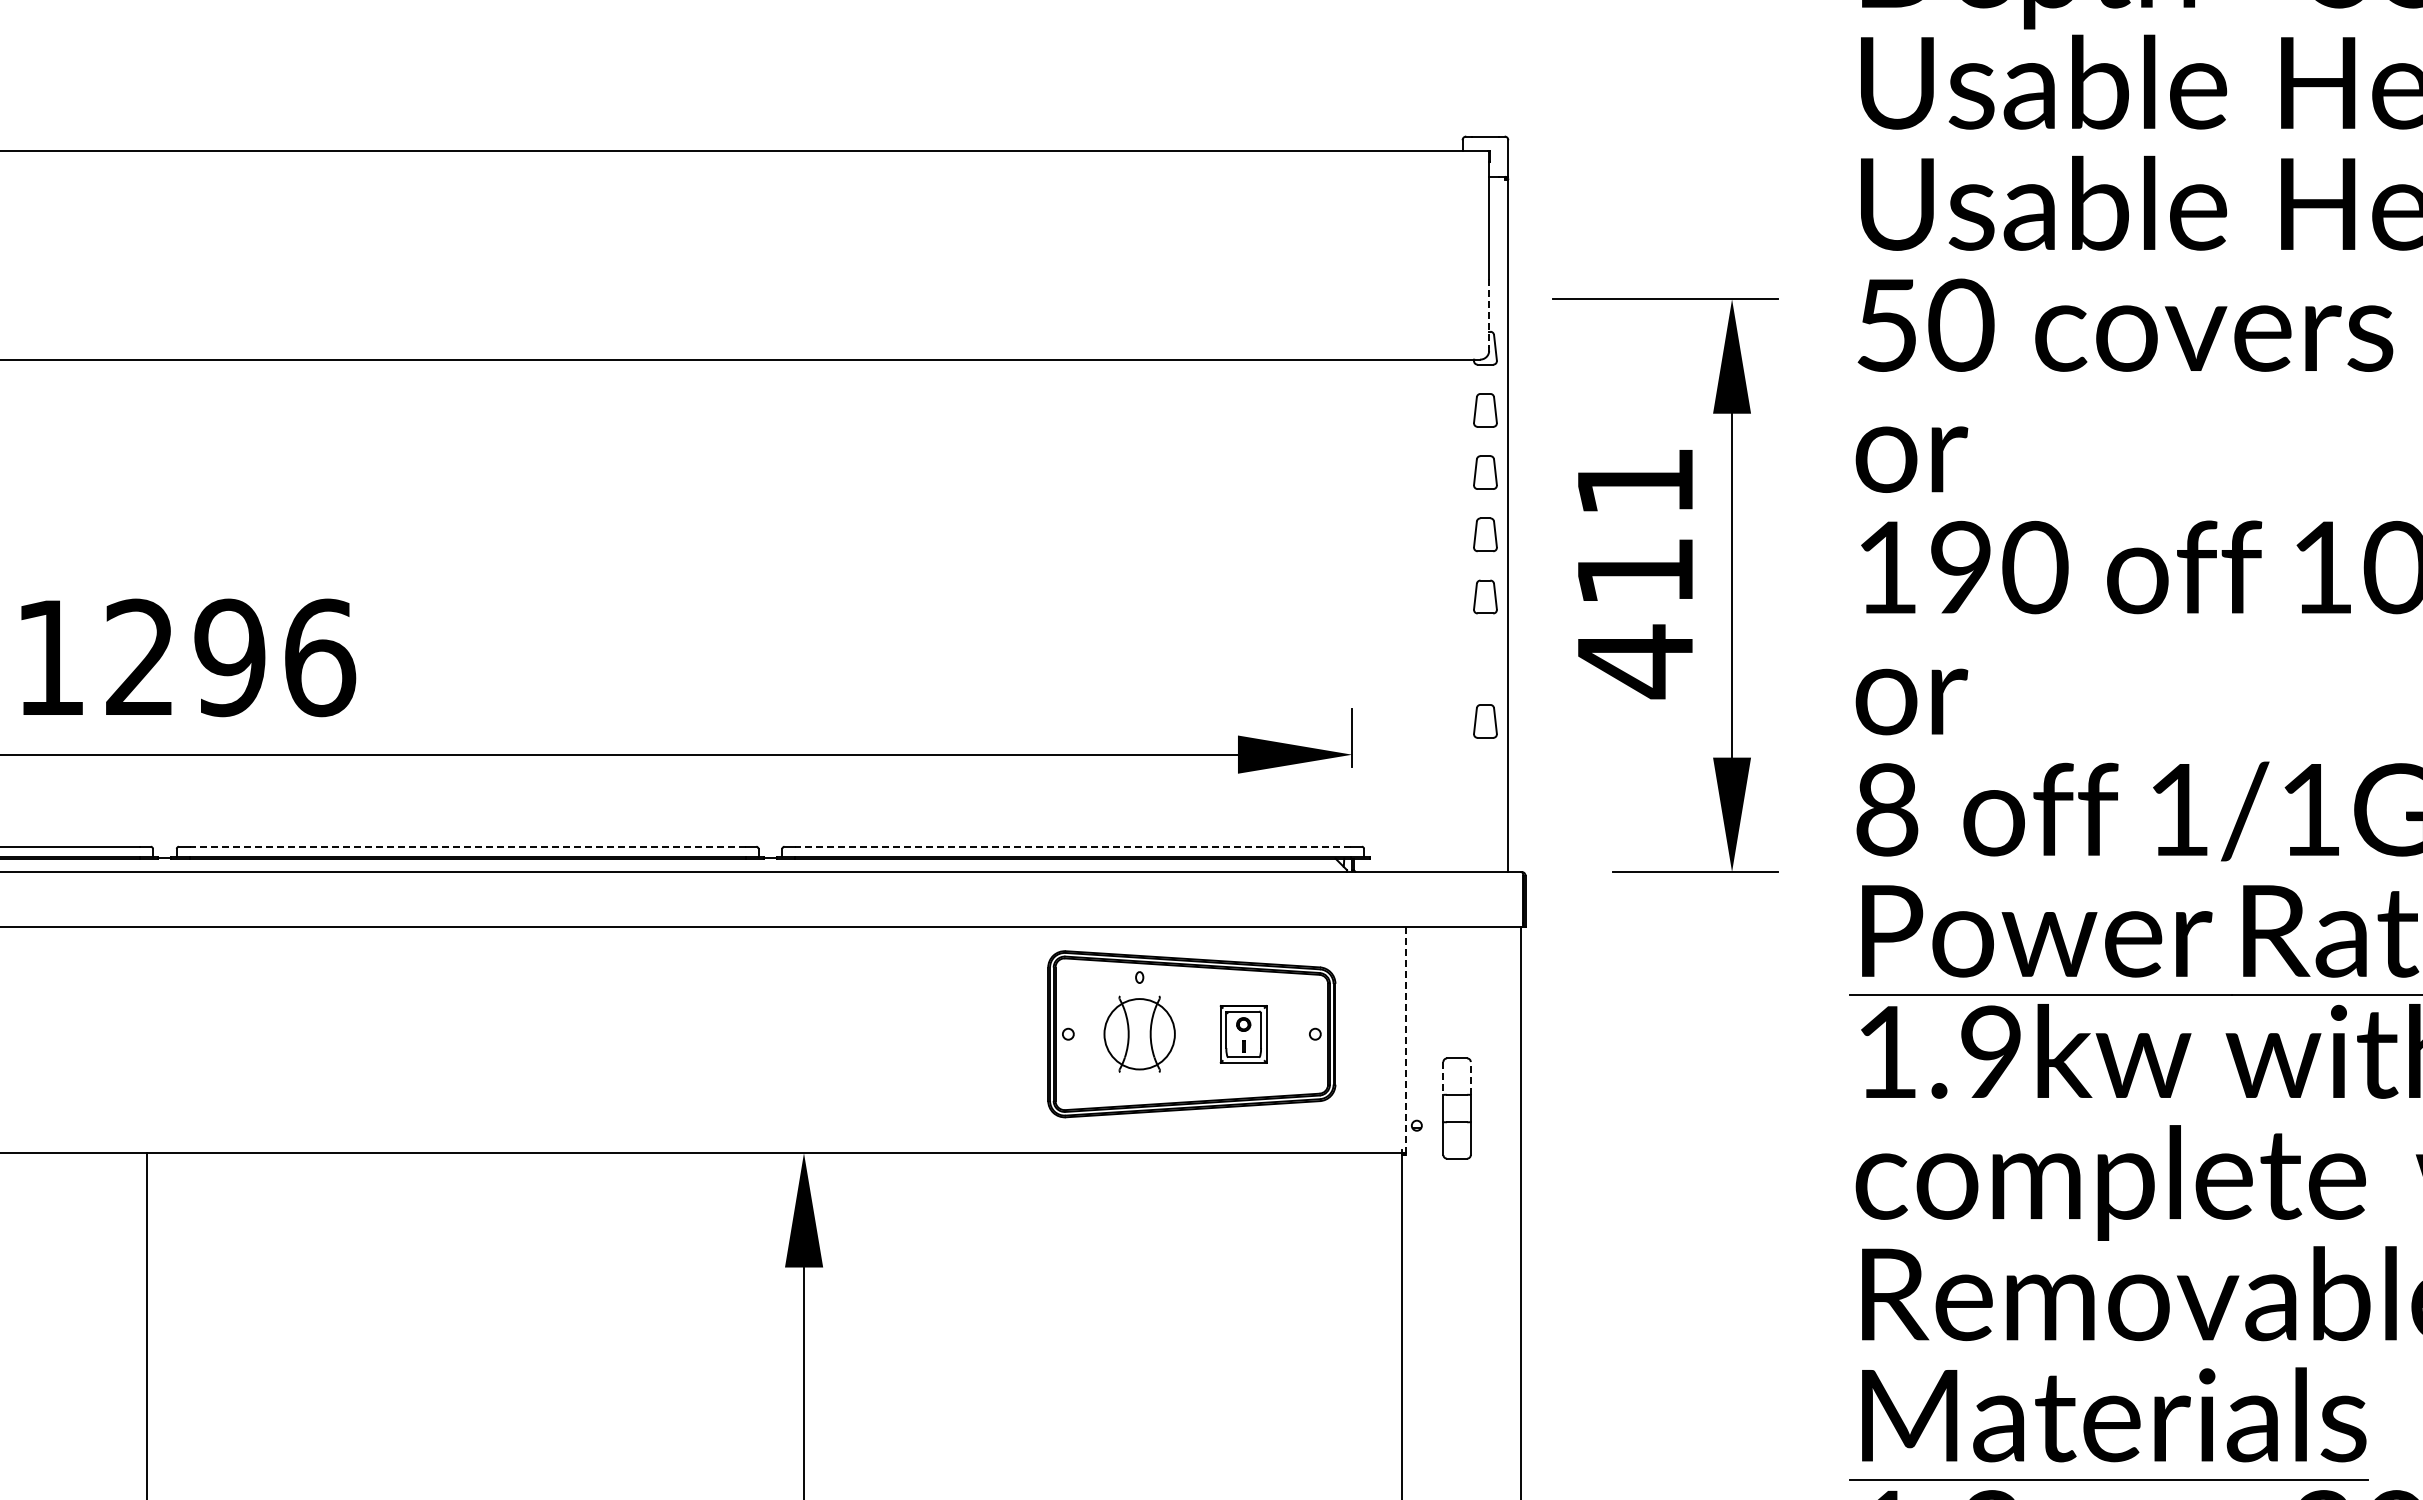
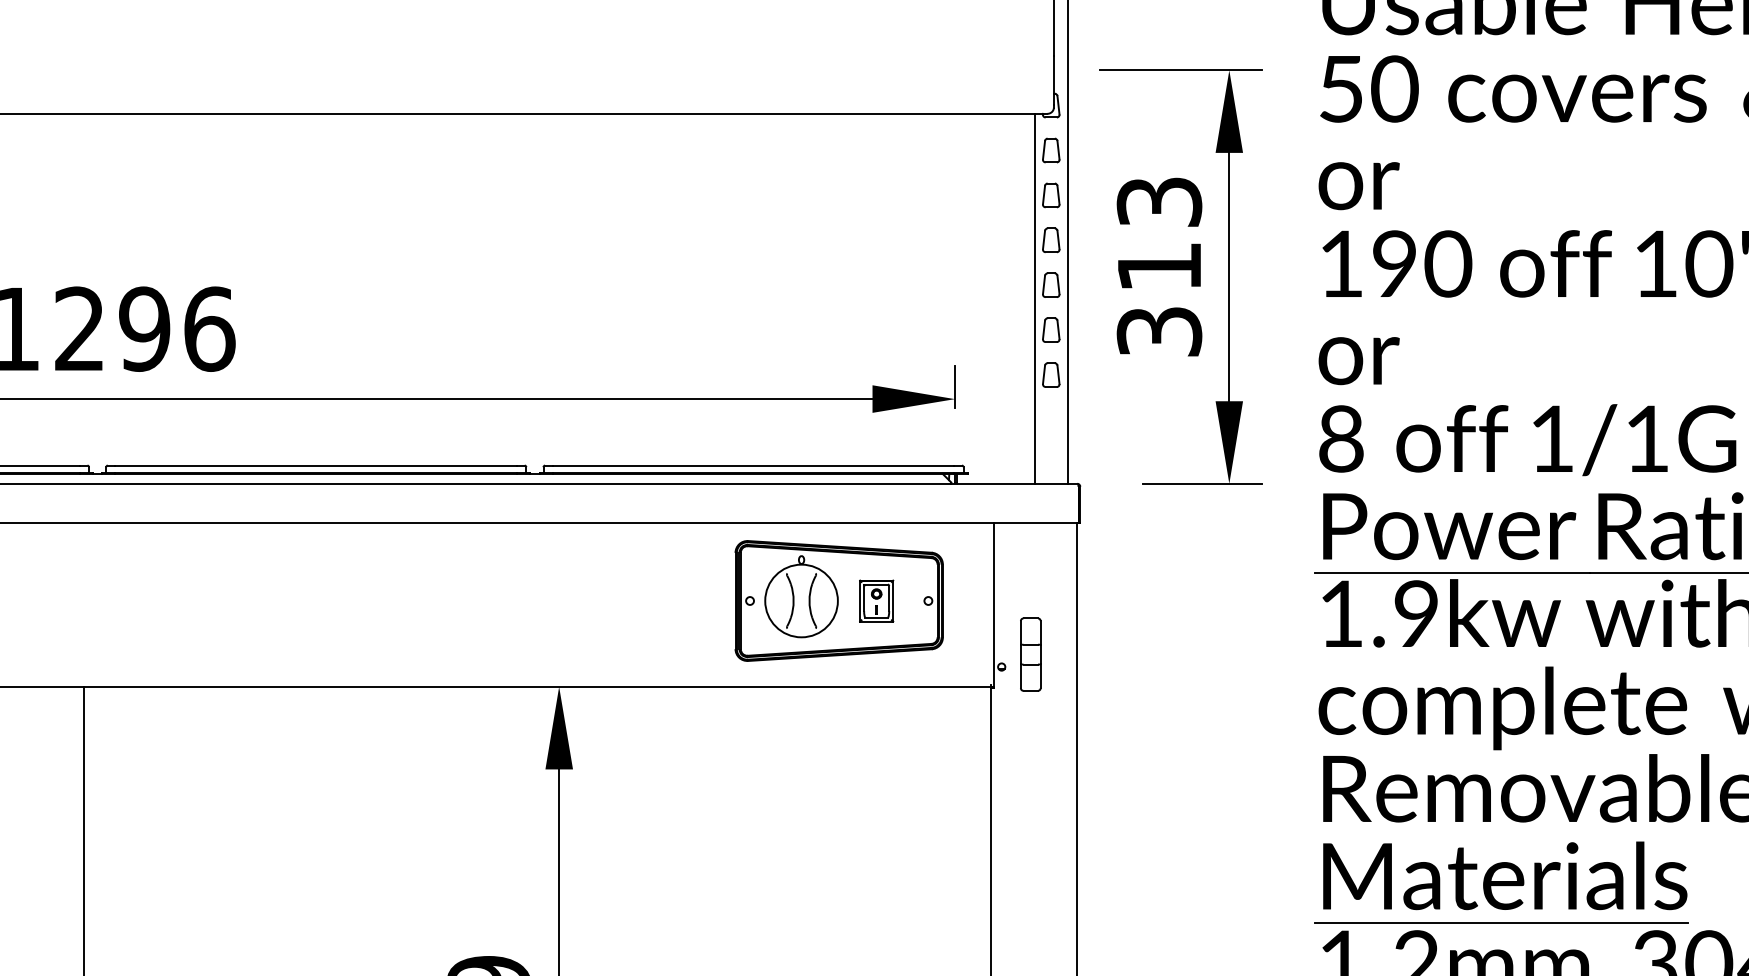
line: (1489, 313) -> (1054, 80), dashed -> solid
text: (1635, 573) -> (1159, 268), 411 -> 313
line: (1462, 615) -> (1034, 298), added
part: (1485, 659) -> (1051, 330), added
line: (467, 846) -> (316, 465), dashed -> solid
line: (1072, 846) -> (753, 465), dashed -> solid
circle: (1139, 1033) -> (801, 600), size x1.43
line: (1405, 1041) -> (993, 606), dashed -> solid
line: (1470, 1077) -> (1040, 632), dashed -> solid
line: (1443, 1078) -> (1020, 632), dashed -> solid

